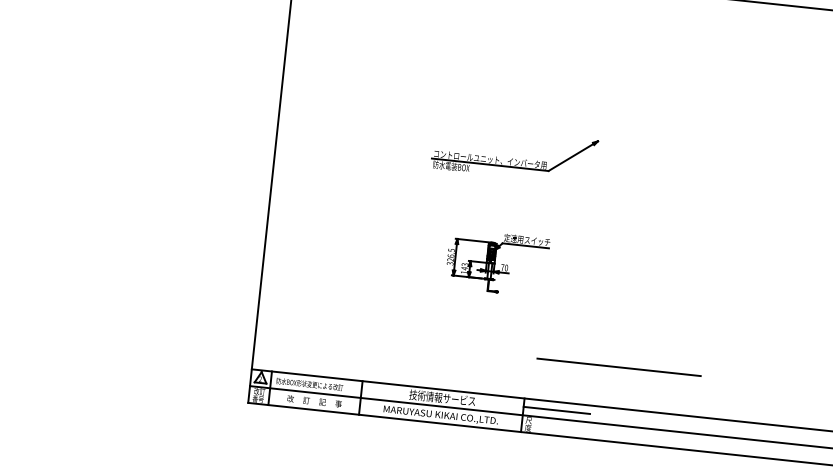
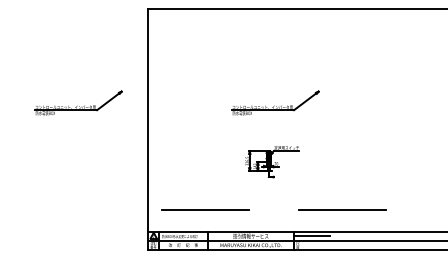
part: (147, 113) -> (78, 102), added
line: (363, 338) -> (205, 209), added

